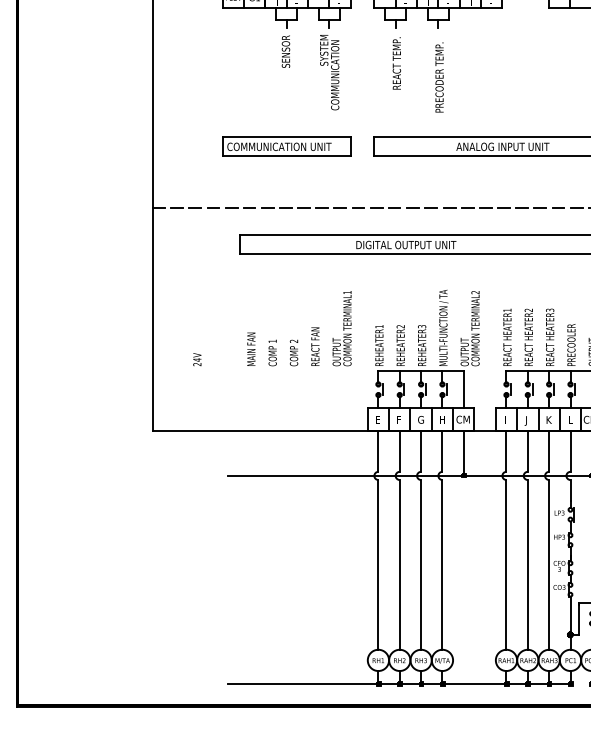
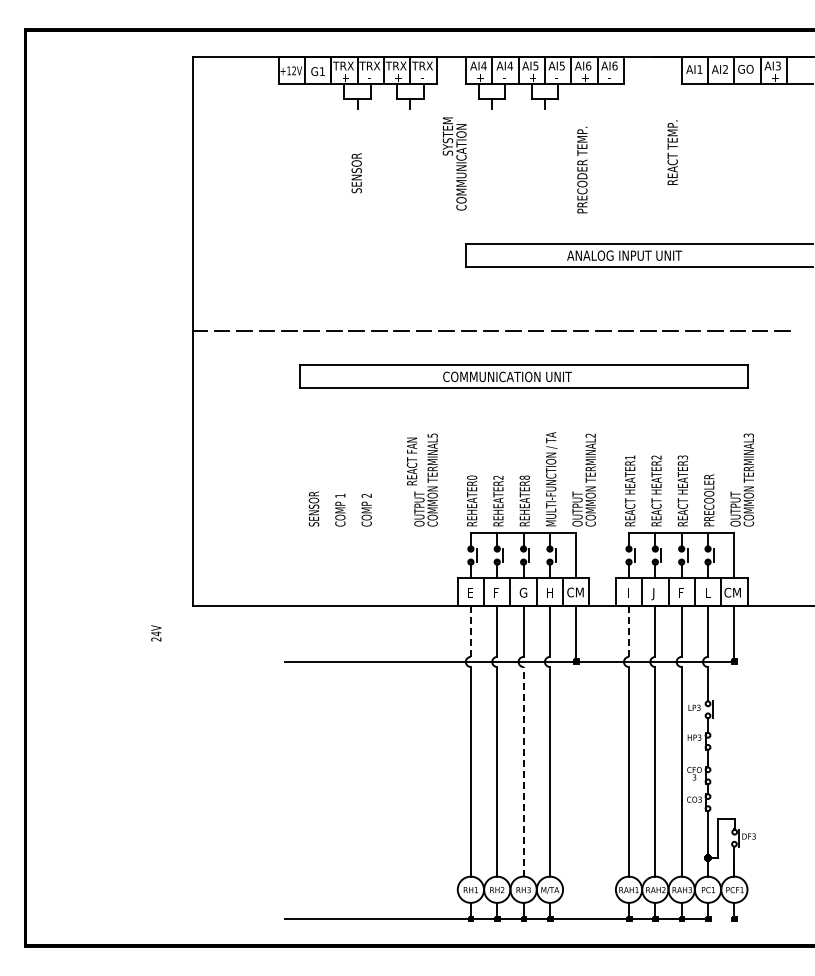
text: (285, 51) -> (356, 173), moved
text: (396, 63) -> (672, 152), moved
text: (329, 72) -> (454, 163), moved
text: (439, 77) -> (582, 169), moved
part: (286, 146) -> (357, 255), removed
text: (408, 244) -> (507, 376), DIGITAL OUTPUT UNIT -> COMMUNICATION UNIT
text: (347, 292) -> (432, 435), TERMINAL1 -> TERMINAL5
text: (379, 326) -> (472, 477), REHEATER1 -> REHEATER0
text: (421, 326) -> (524, 477), REHEATER3 -> REHEATER8
text: (315, 346) -> (412, 461), moved
text: (250, 349) -> (313, 505), MAIN FAN -> SENSOR
text: (197, 359) -> (156, 633), moved
text: (548, 419) -> (681, 592), K -> F
line: (378, 451) -> (470, 631), solid -> dashed
line: (506, 451) -> (629, 631), solid -> dashed
line: (421, 564) -> (523, 771), solid -> dashed

